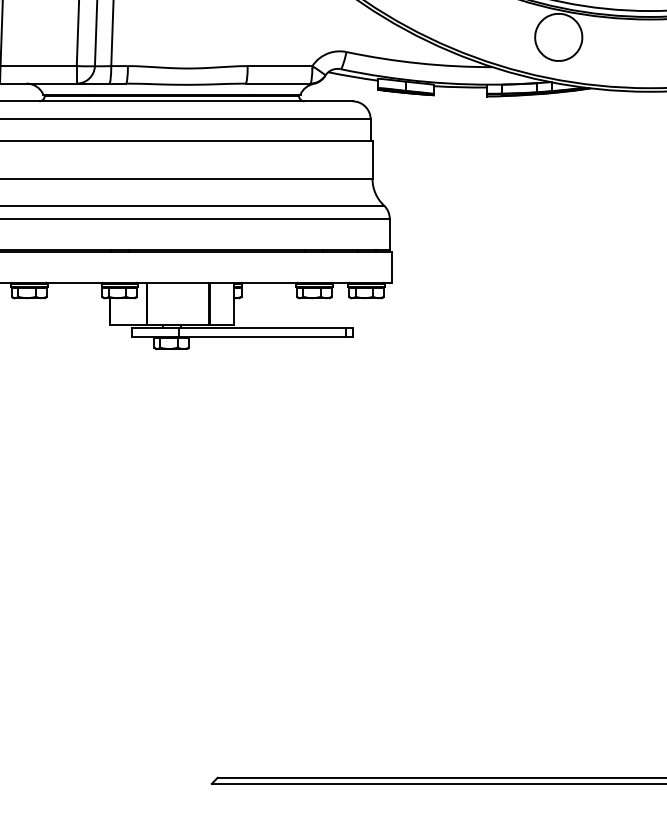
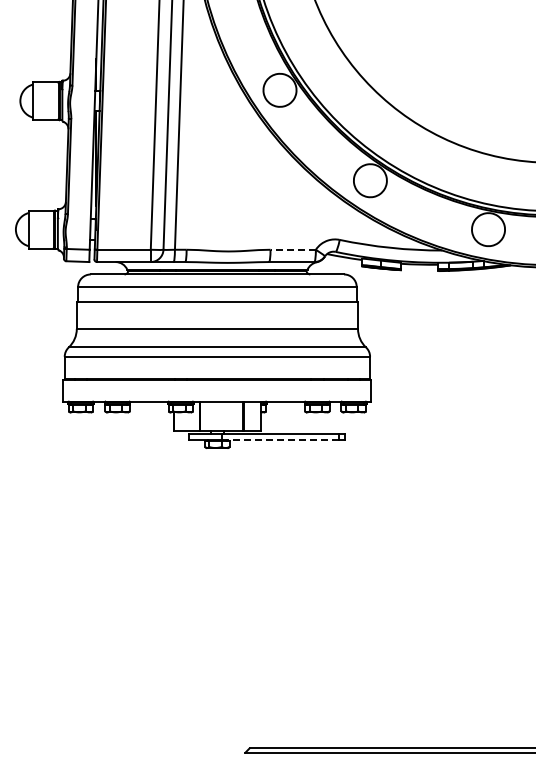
line: (280, 65) -> (293, 249), solid -> dashed
line: (263, 336) -> (281, 439), solid -> dashed

